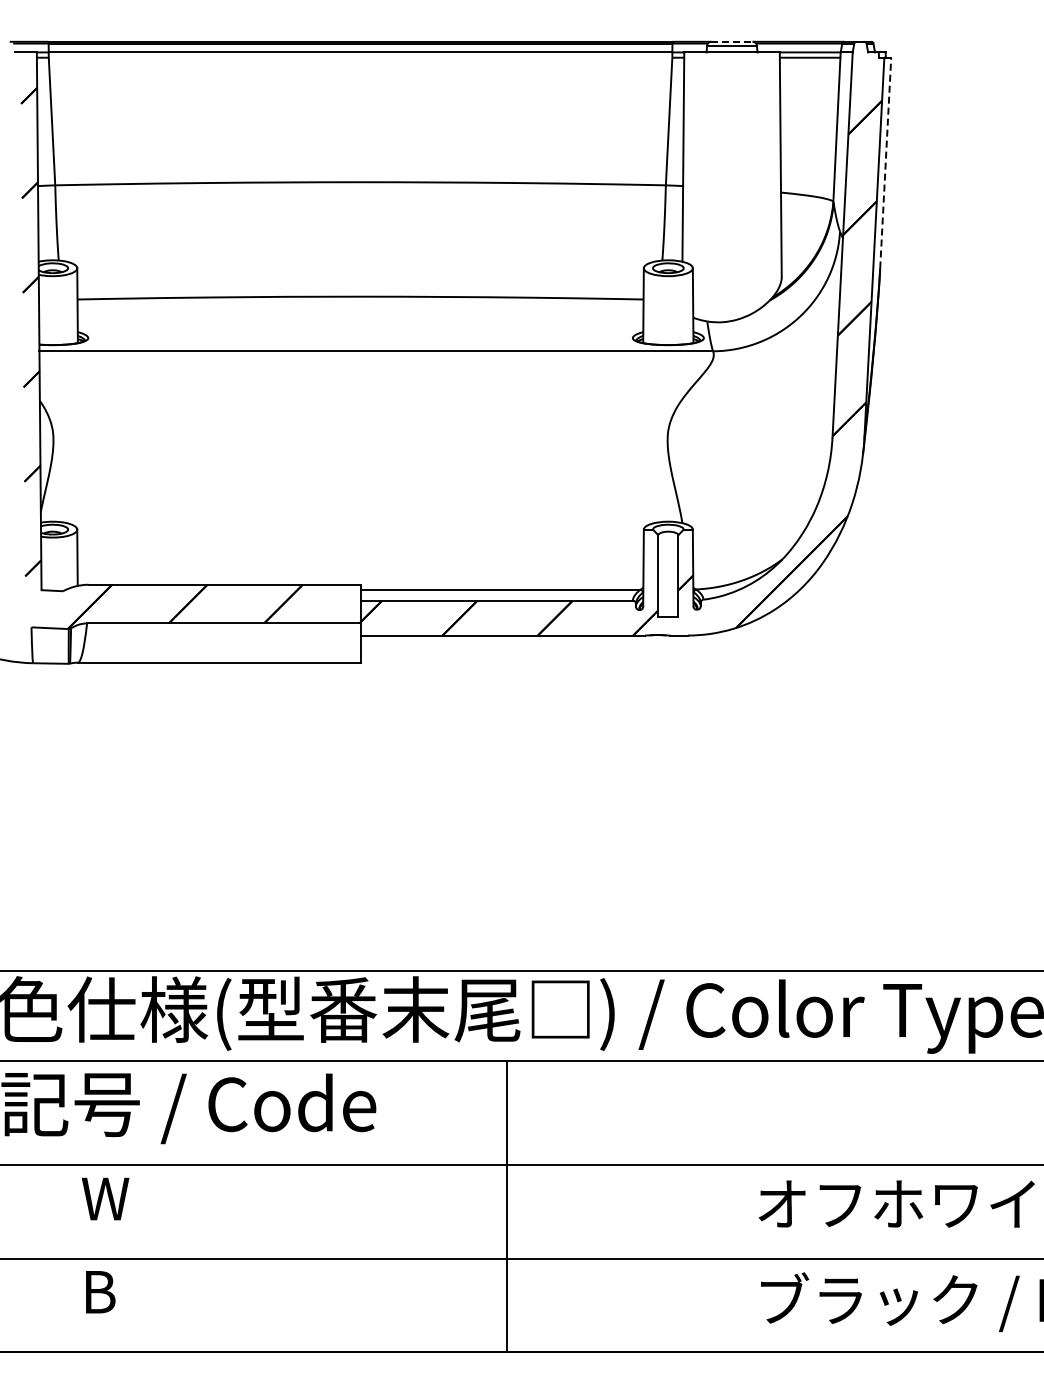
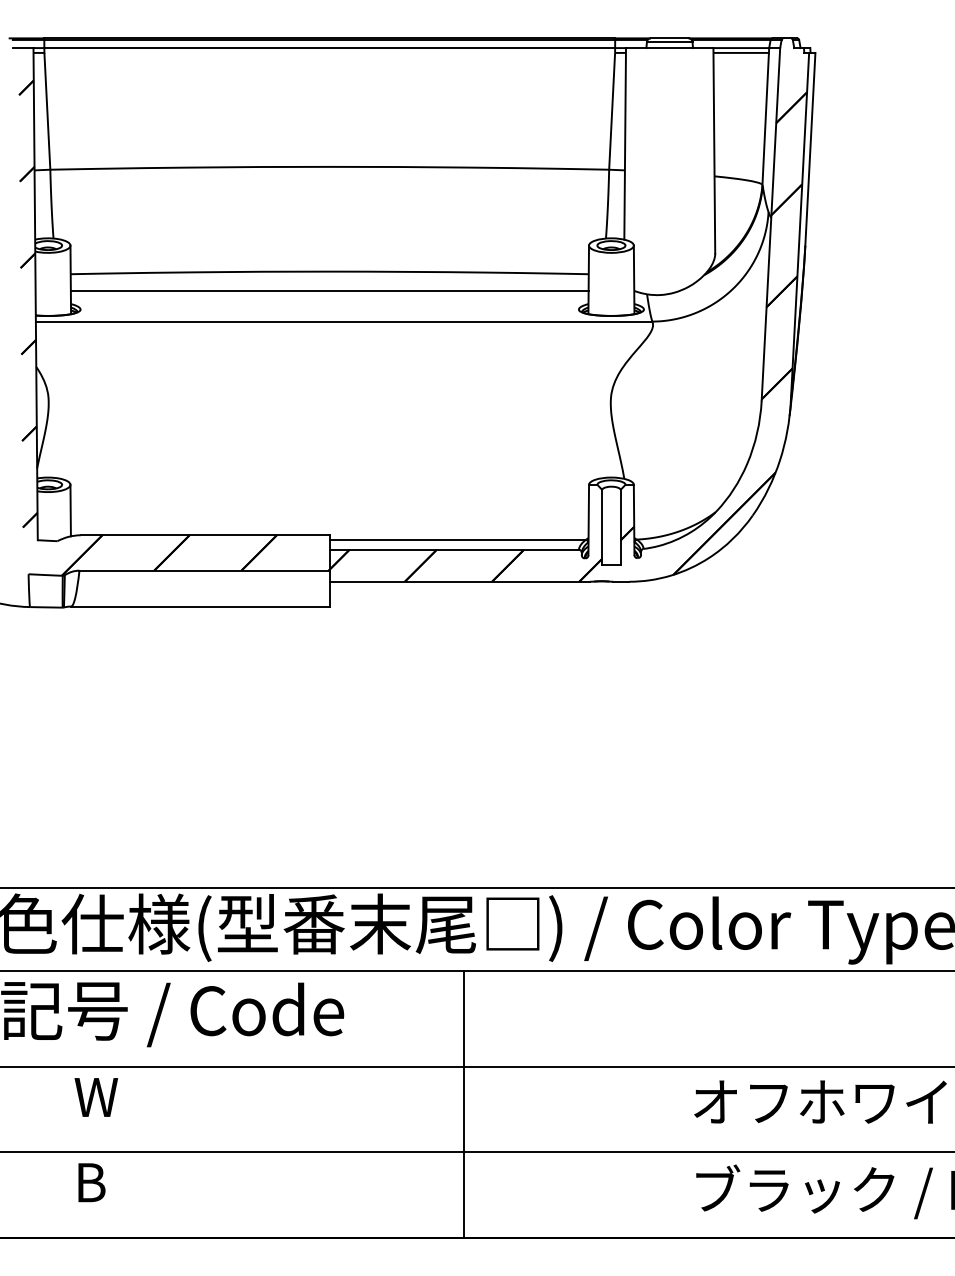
line: (732, 41) -> (670, 38), dashed -> solid
line: (885, 163) -> (810, 149), dashed -> solid
line: (360, 317) -> (329, 290), added

